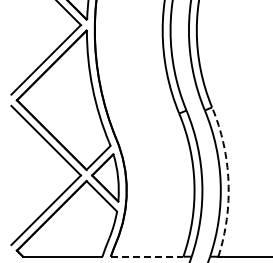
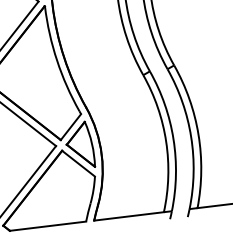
arc: (228, 181) -> (198, 134), dashed -> solid
line: (147, 256) -> (129, 216), dashed -> solid

